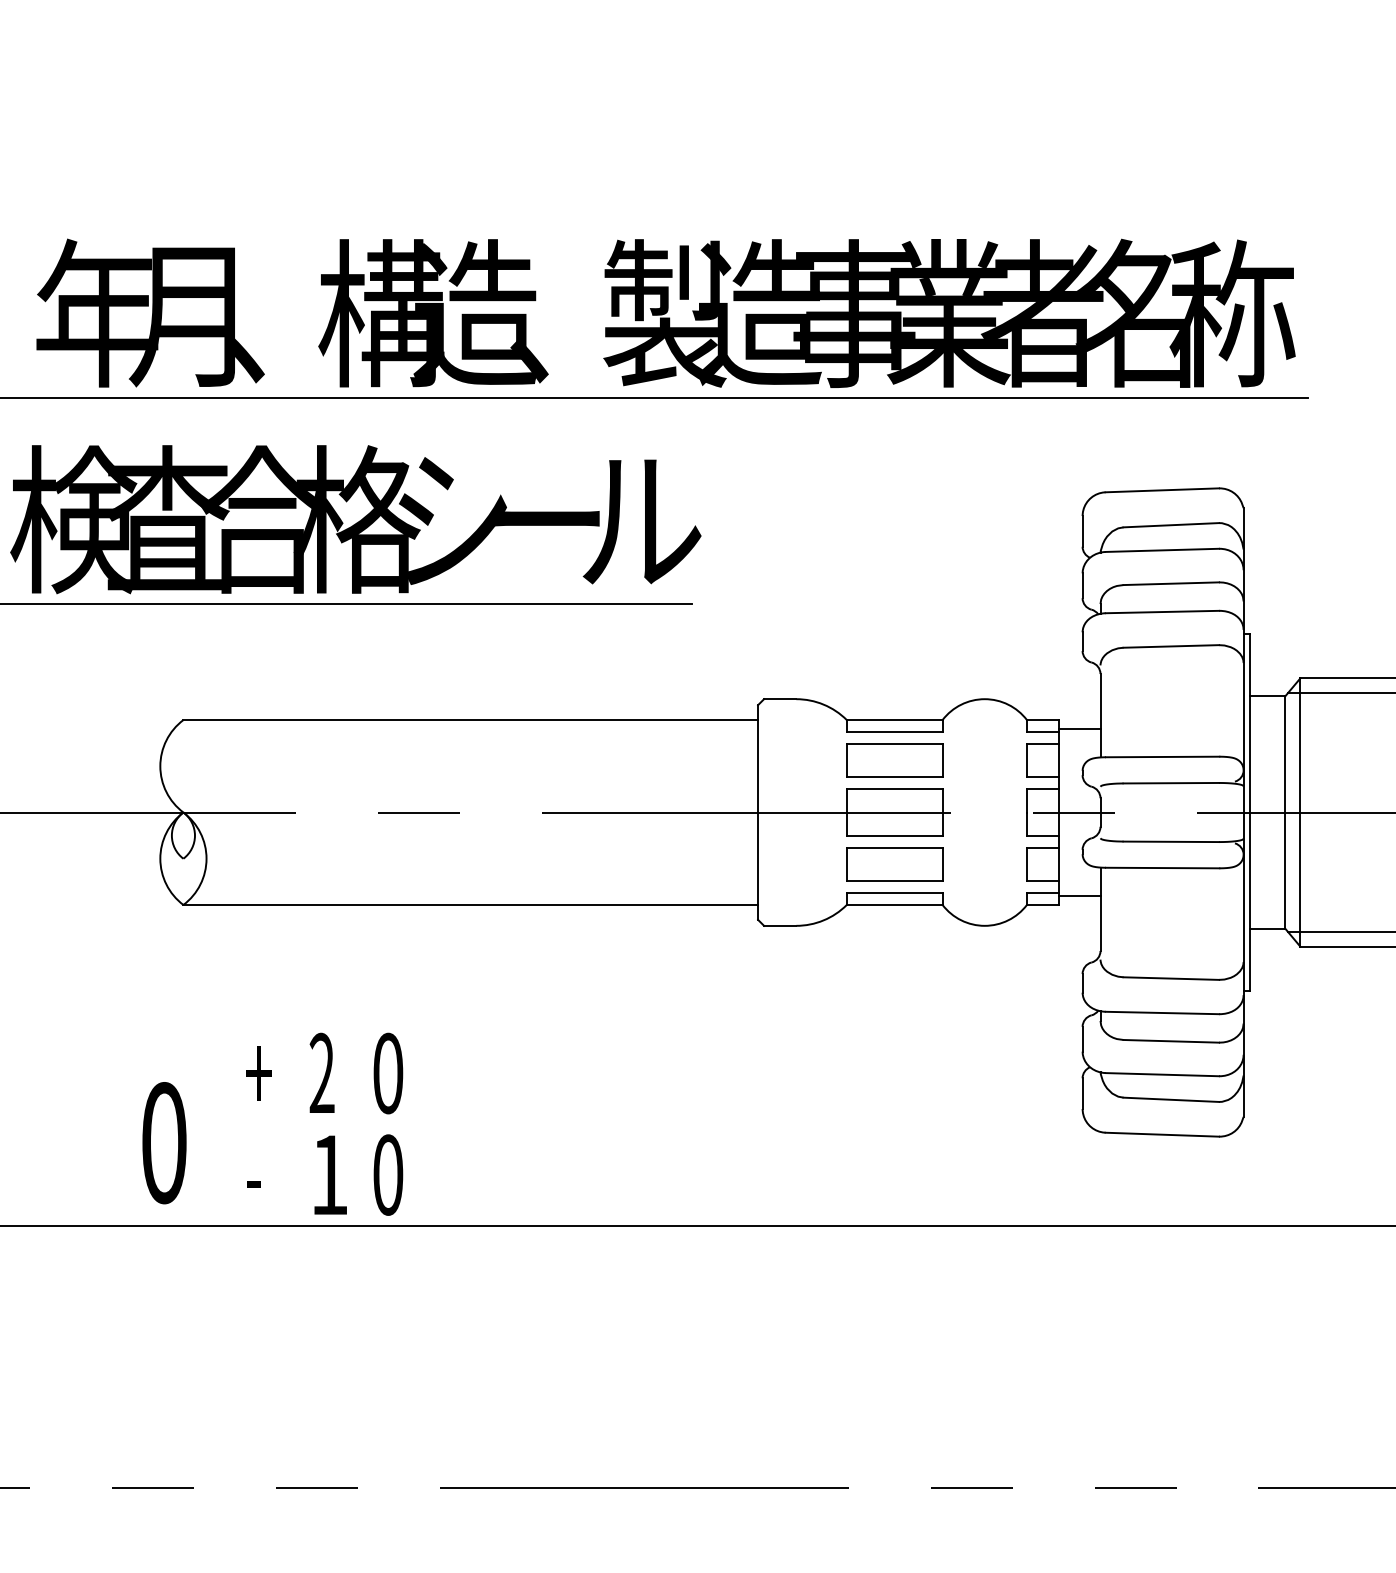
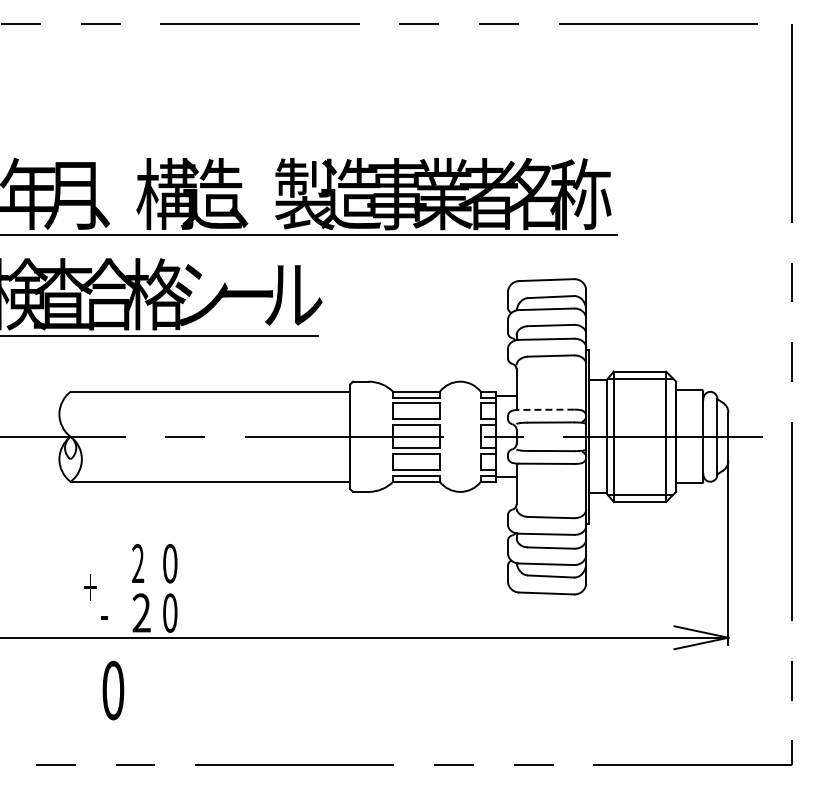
line: (1161, 756) -> (546, 409), solid -> dashed
text: (259, 1073) -> (90, 587), moved
text: (164, 1142) -> (113, 690), moved
text: (329, 1173) -> (141, 612), 1 -> 2

